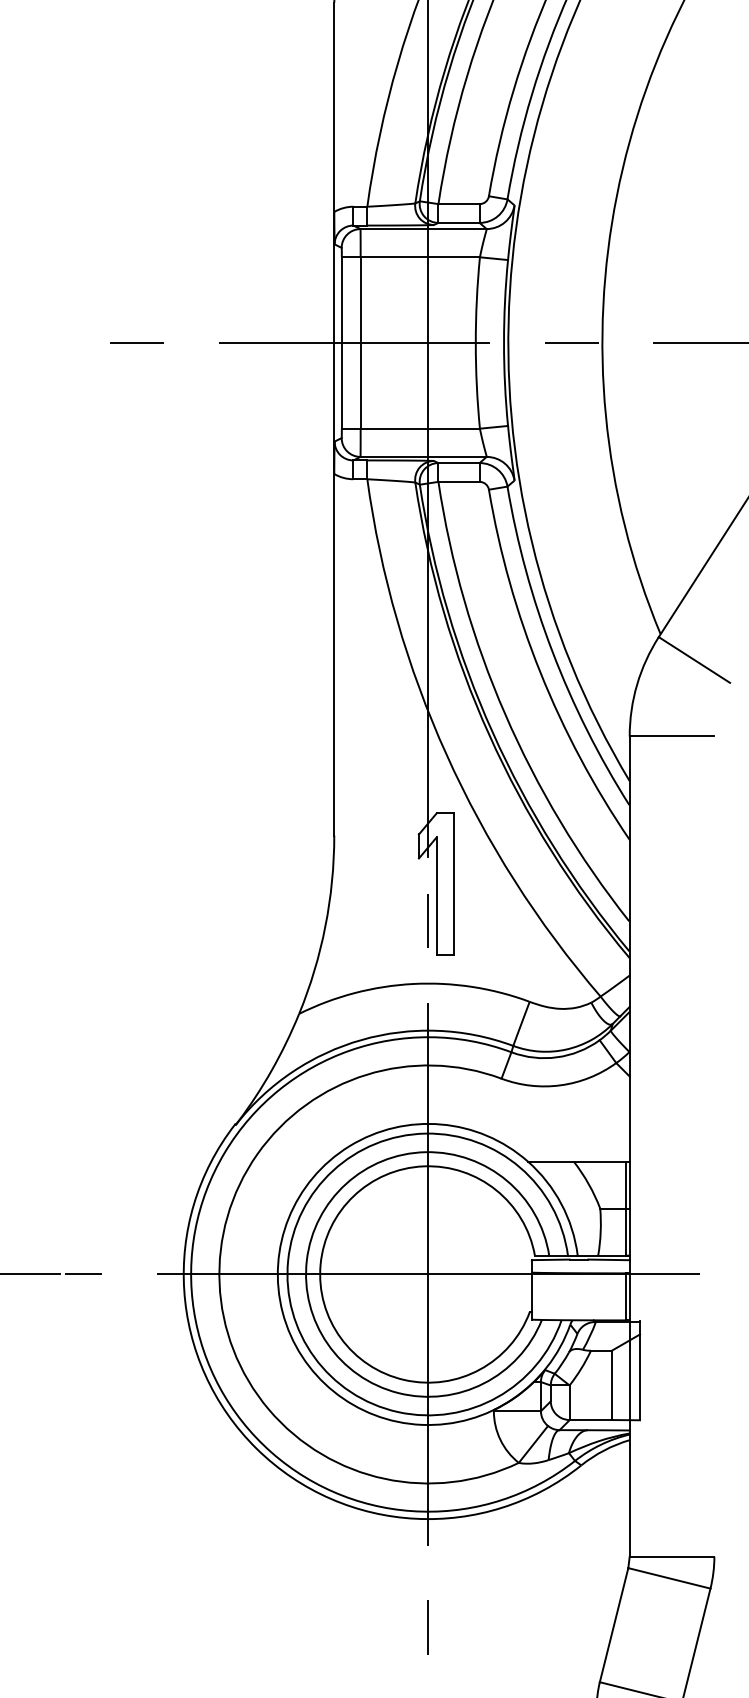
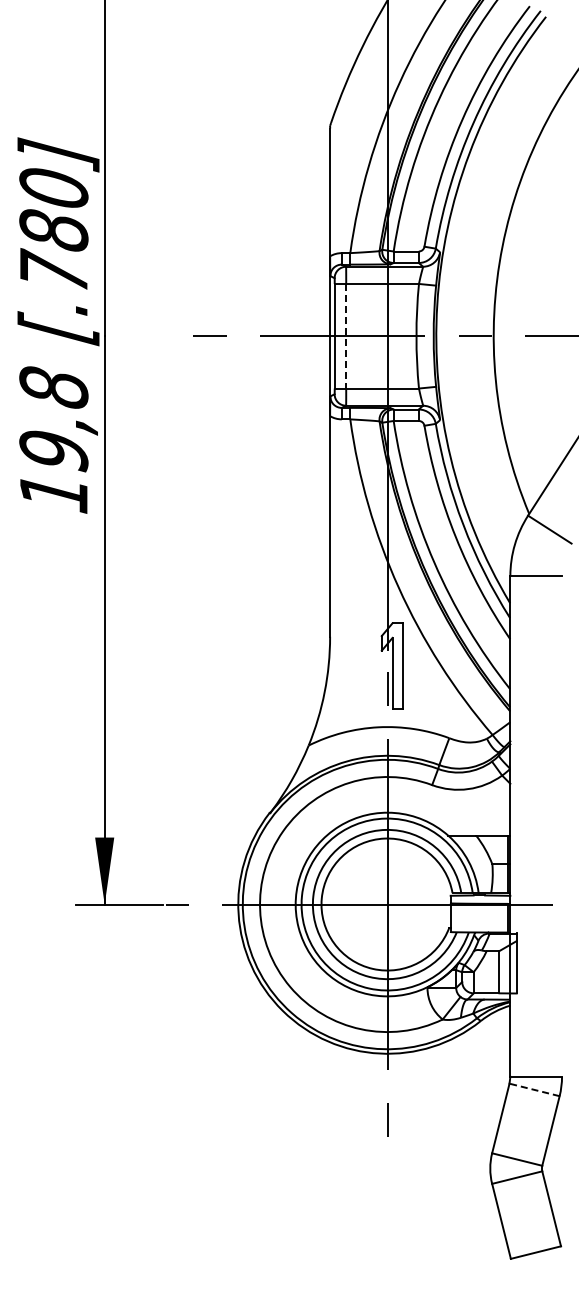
line: (361, 343) -> (346, 336), solid -> dashed
line: (669, 1577) -> (534, 1089), solid -> dashed

